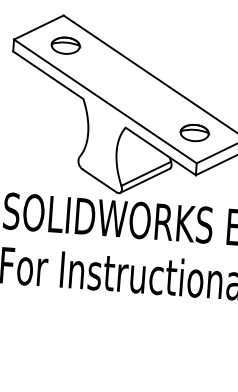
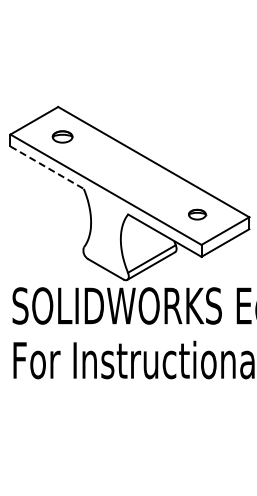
part: (65, 45) -> (62, 136), size x0.7
line: (48, 75) -> (47, 167), solid -> dashed
part: (194, 132) -> (197, 214), size x0.6

